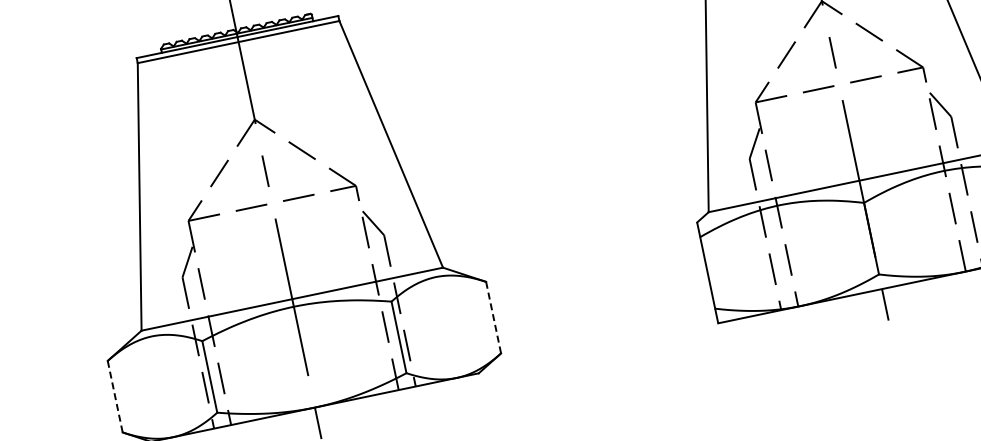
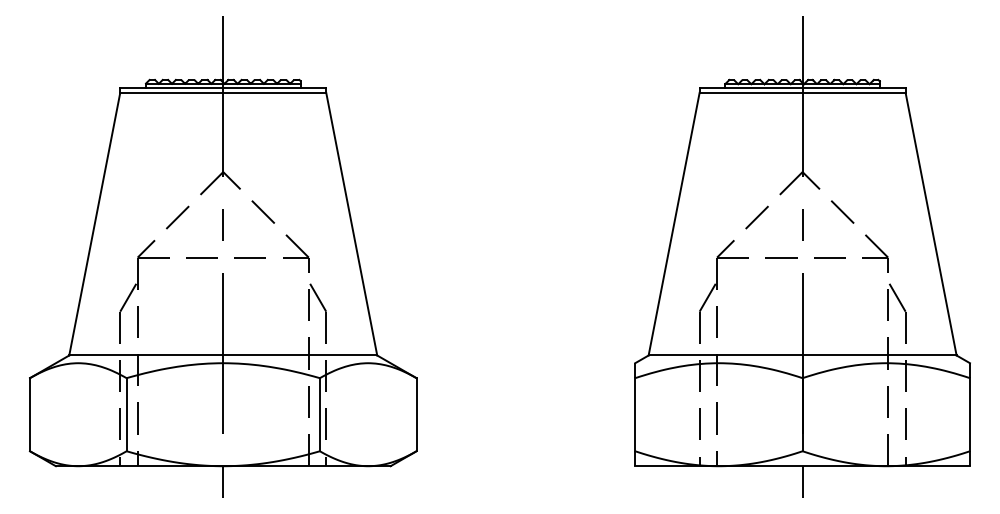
line: (493, 317) -> (416, 414), dashed -> solid
line: (114, 396) -> (29, 414), dashed -> solid

